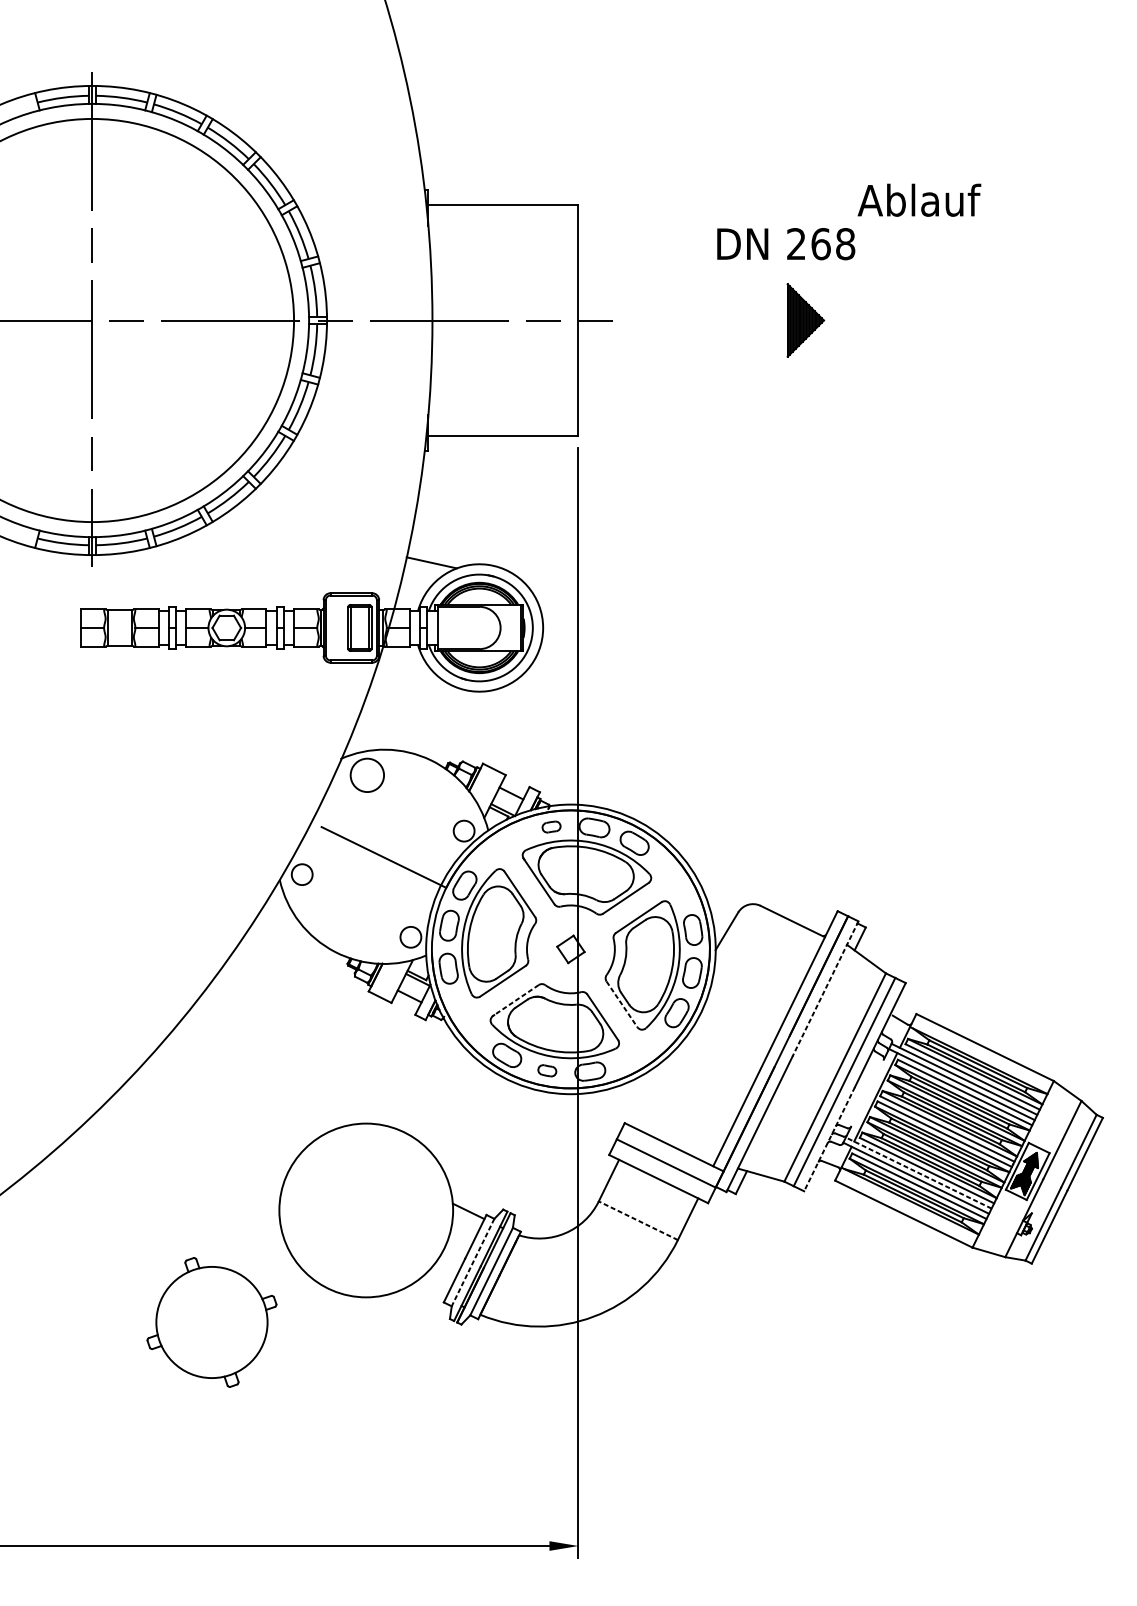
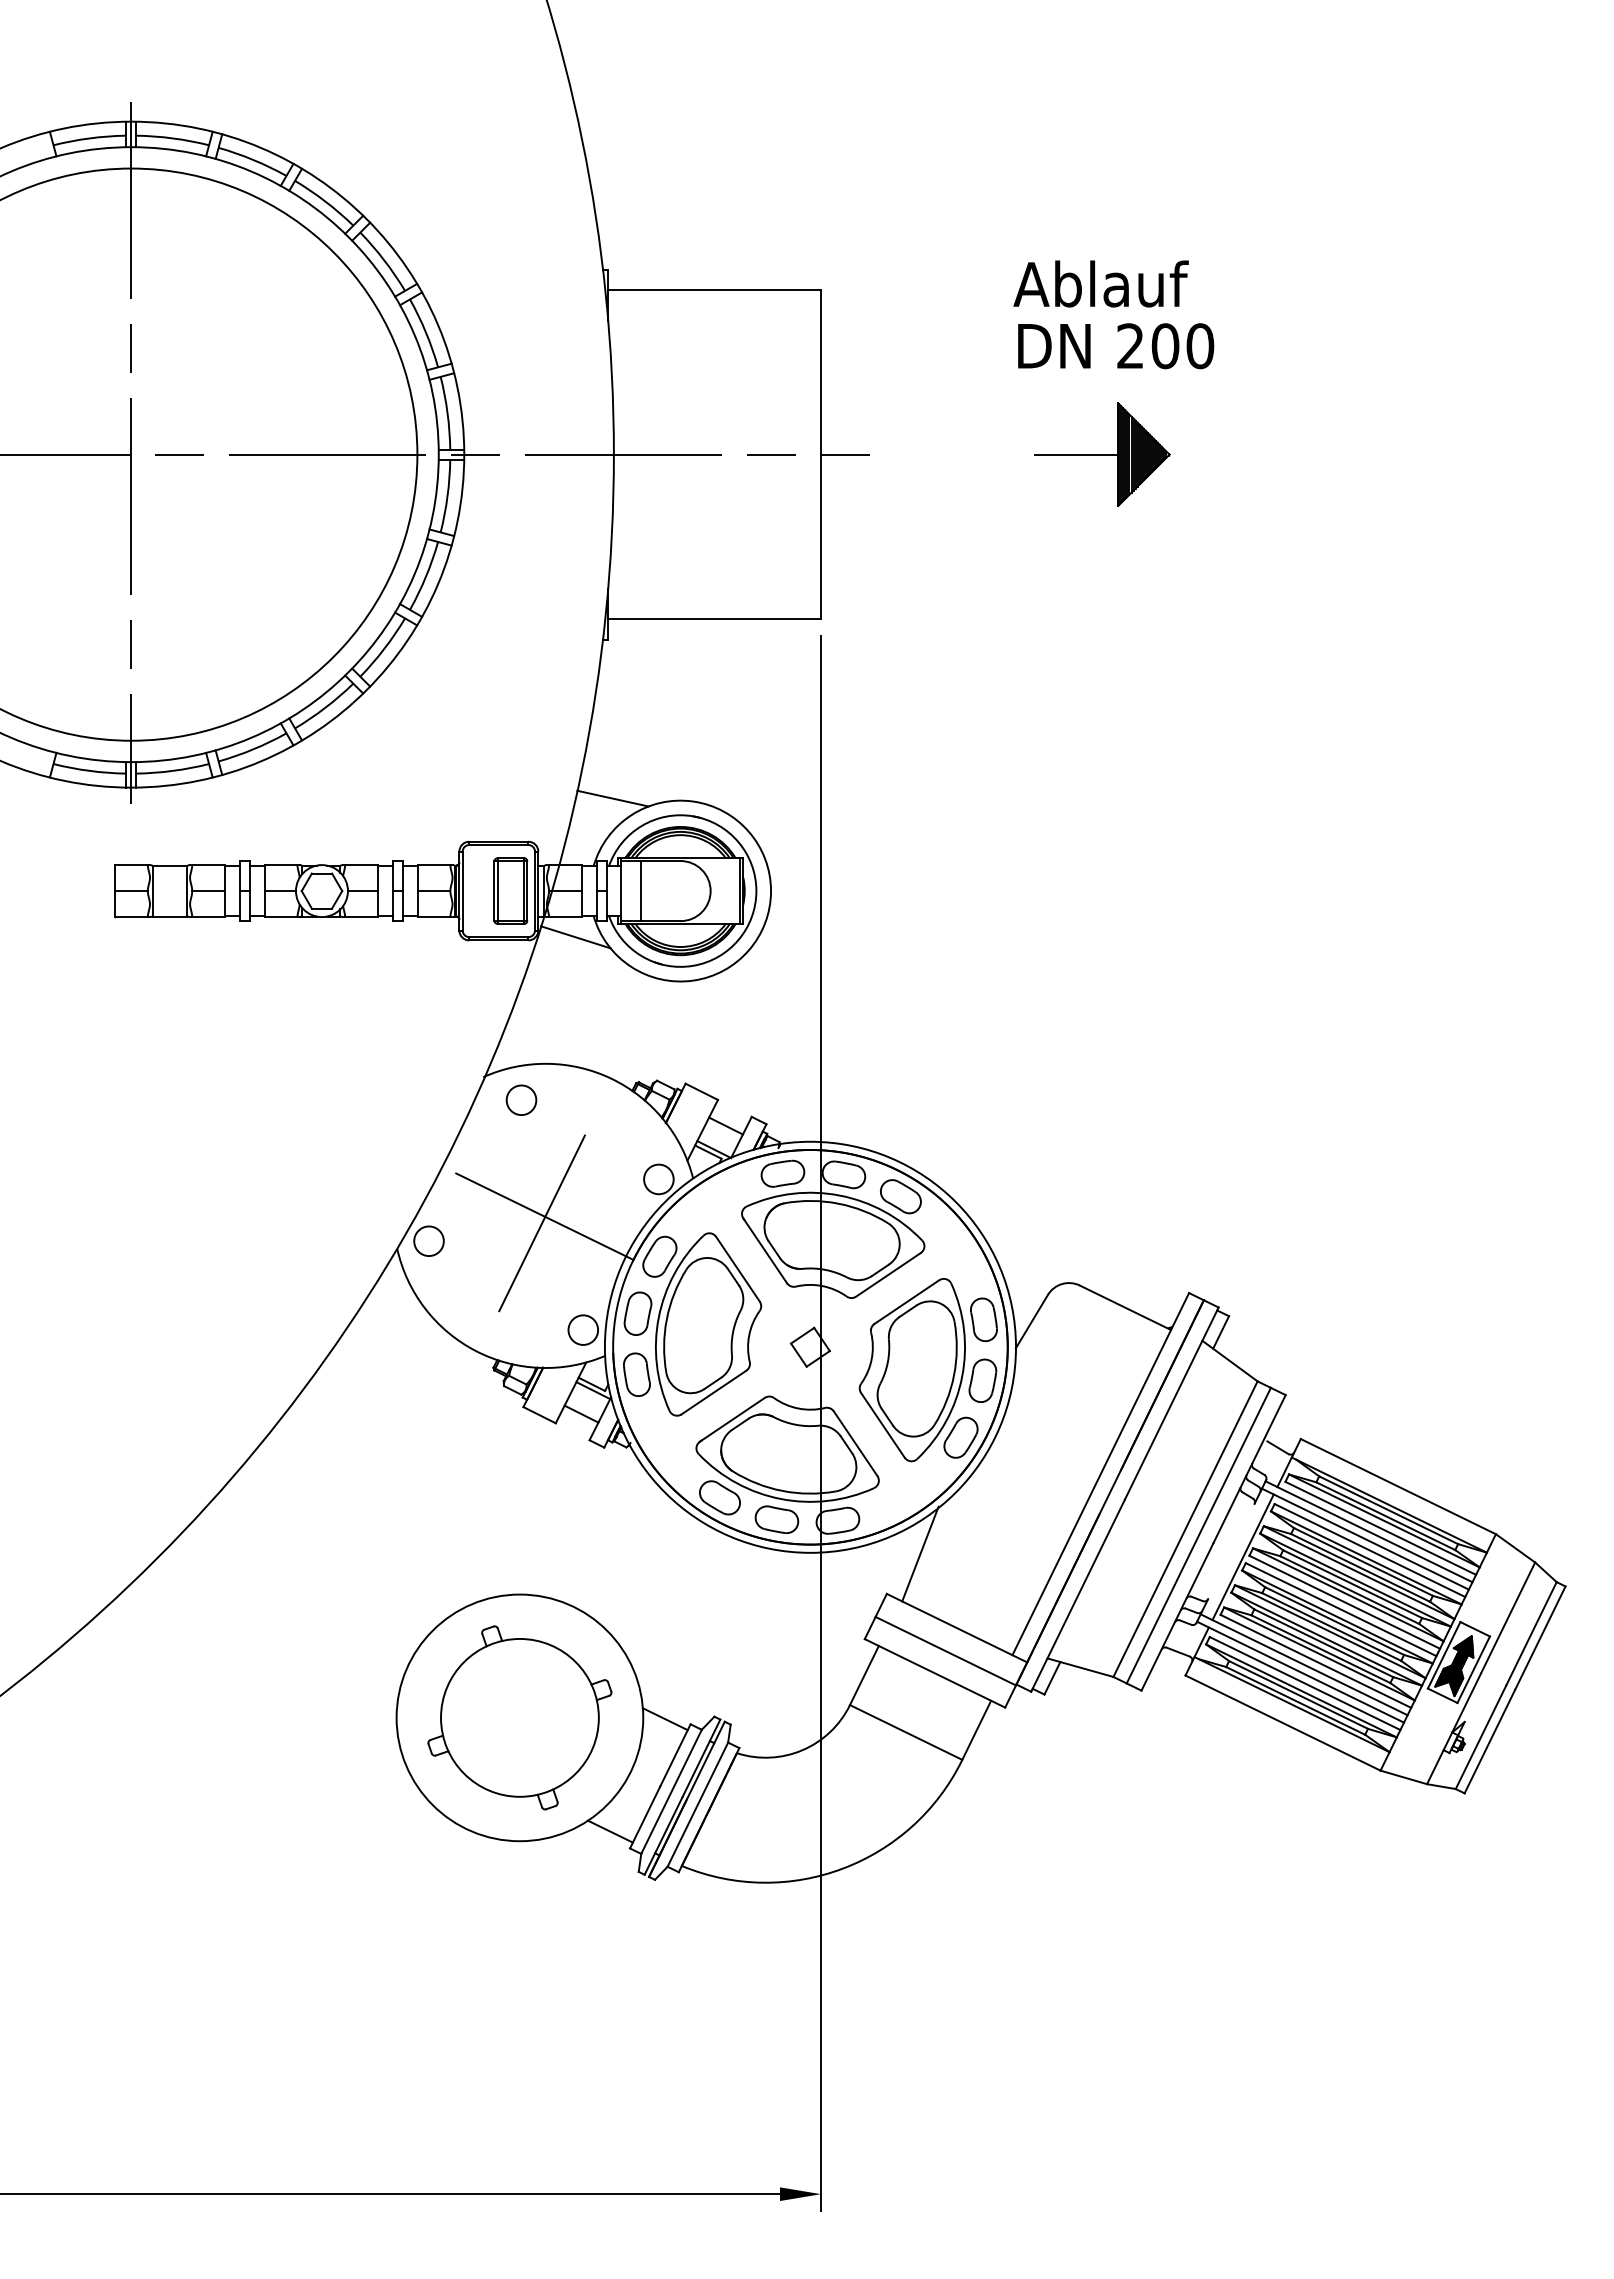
text: (918, 199) -> (1100, 283), moved
text: (833, 244) -> (1182, 346), 268 -> 200
line: (758, 320) -> (1076, 454), added
line: (451, 628) -> (641, 891), added
line: (405, 660) -> (575, 937), added
circle: (367, 775) -> (521, 1100), size x0.62
part: (551, 826) -> (782, 1173), size x1.67
line: (384, 856) -> (545, 1215), added
line: (825, 988) -> (1171, 1403), dashed -> solid
line: (516, 1000) -> (732, 1420), dashed -> solid
line: (622, 1004) -> (883, 1425), dashed -> solid
part: (547, 1070) -> (776, 1519), size x1.67
line: (648, 1094) -> (920, 1553), added
line: (829, 1139) -> (1177, 1617), dashed -> solid
line: (918, 1172) -> (1303, 1664), dashed -> solid
line: (637, 1220) -> (905, 1732), dashed -> solid
line: (473, 1263) -> (671, 1792), dashed -> solid
line: (430, 1290) -> (610, 1831), added
part: (211, 1322) -> (519, 1717), moved

